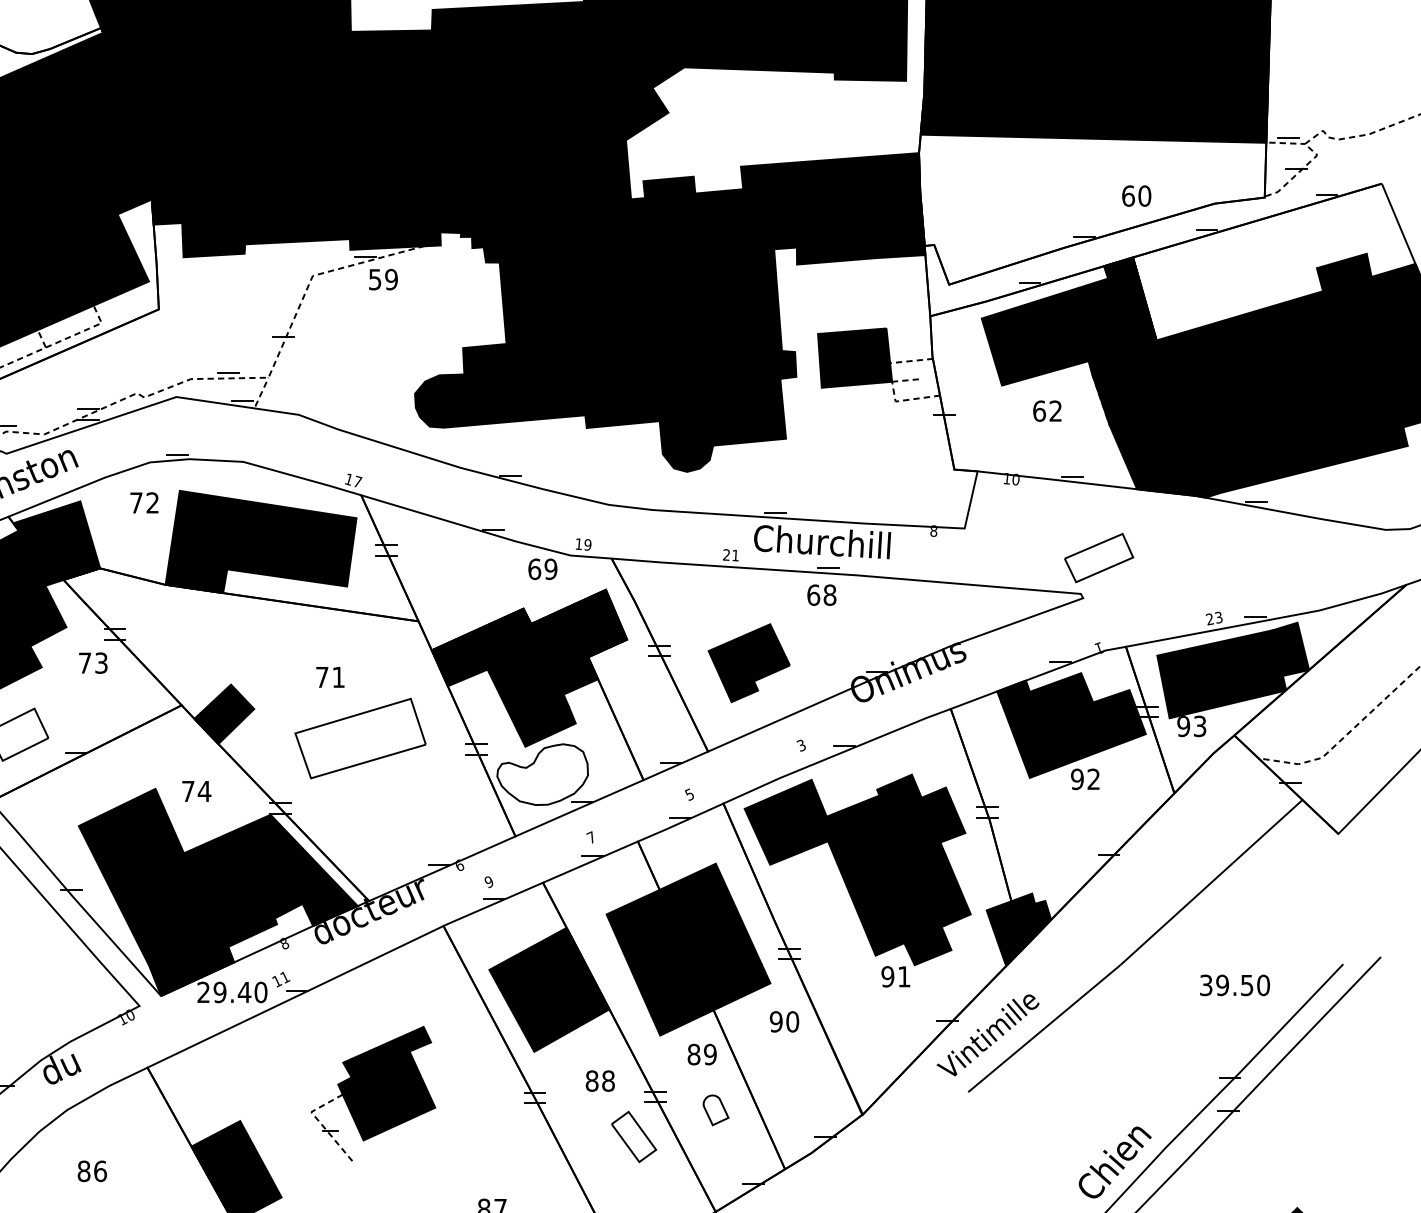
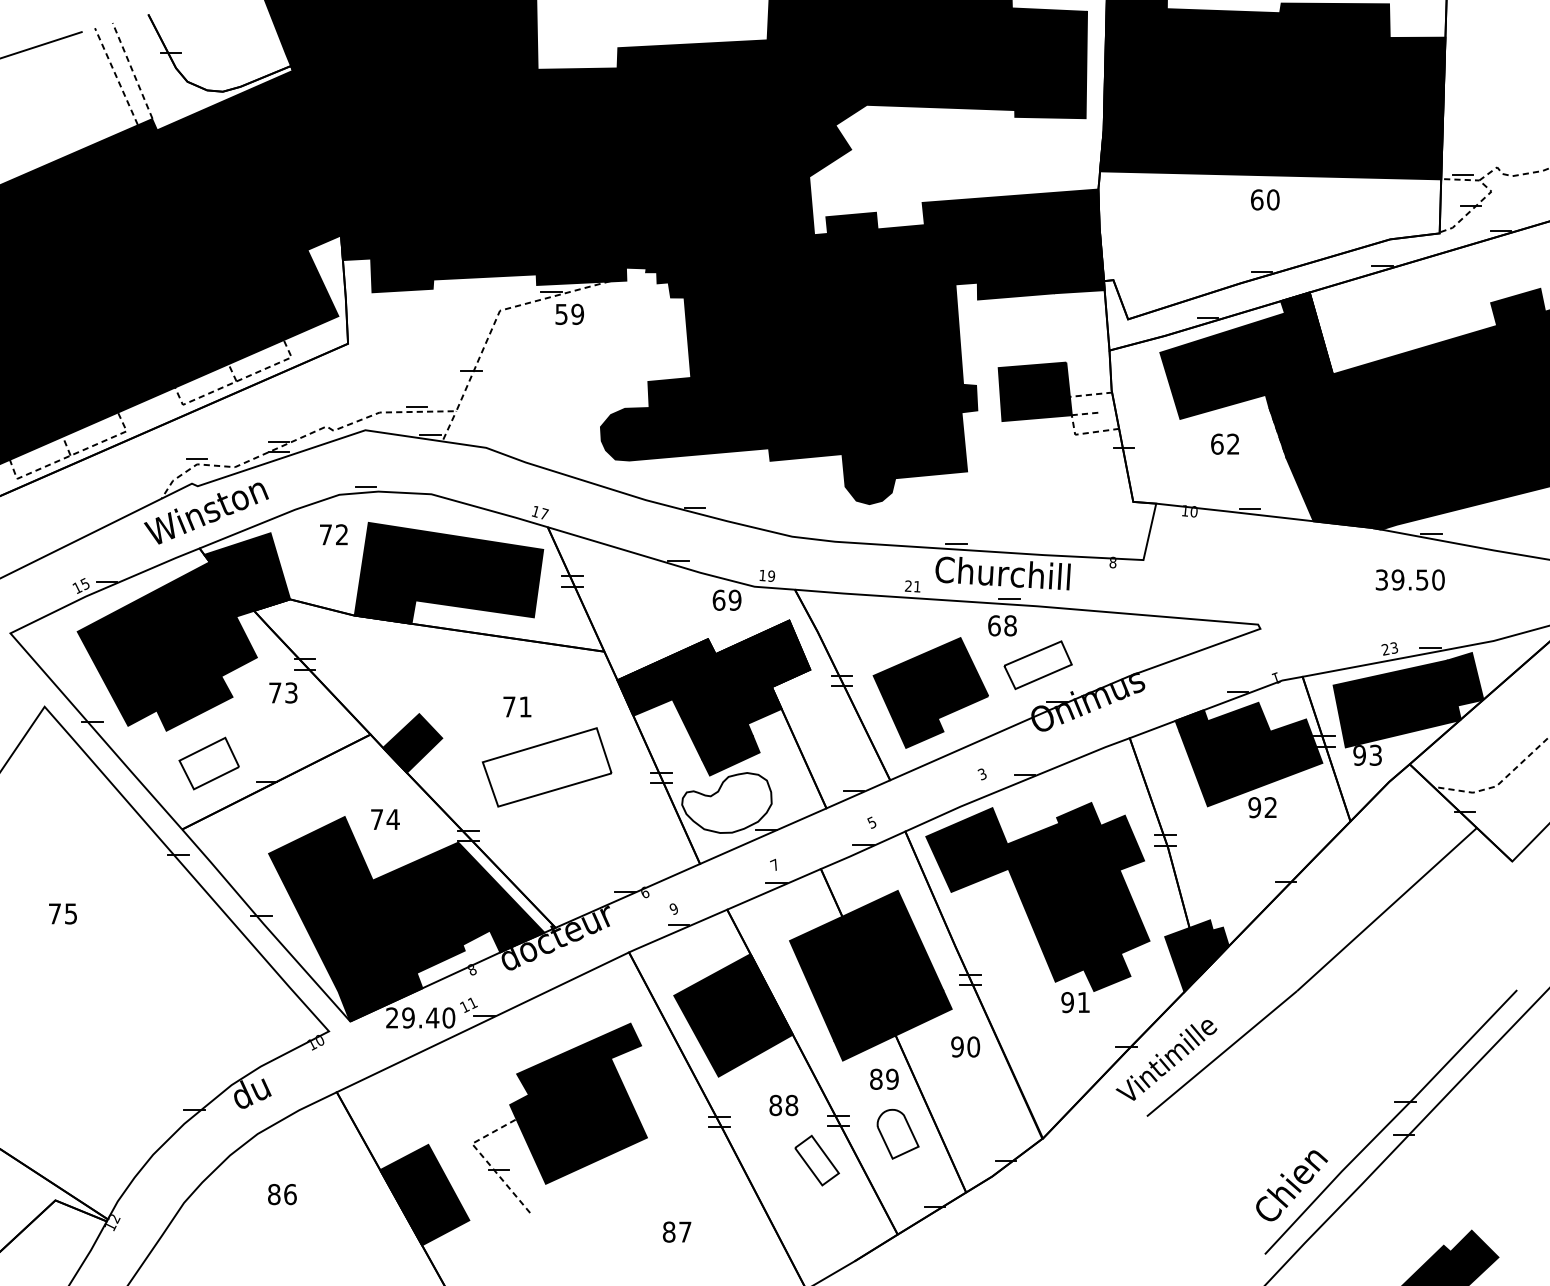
text: (1136, 195) -> (1265, 199), moved
part: (1098, 558) -> (1037, 665), moved
part: (748, 662) -> (930, 692), size x1.43
text: (1234, 984) -> (1409, 579), moved
part: (373, 1093) -> (559, 1117), size x1.43
part: (715, 1110) -> (897, 1134), size x1.67

